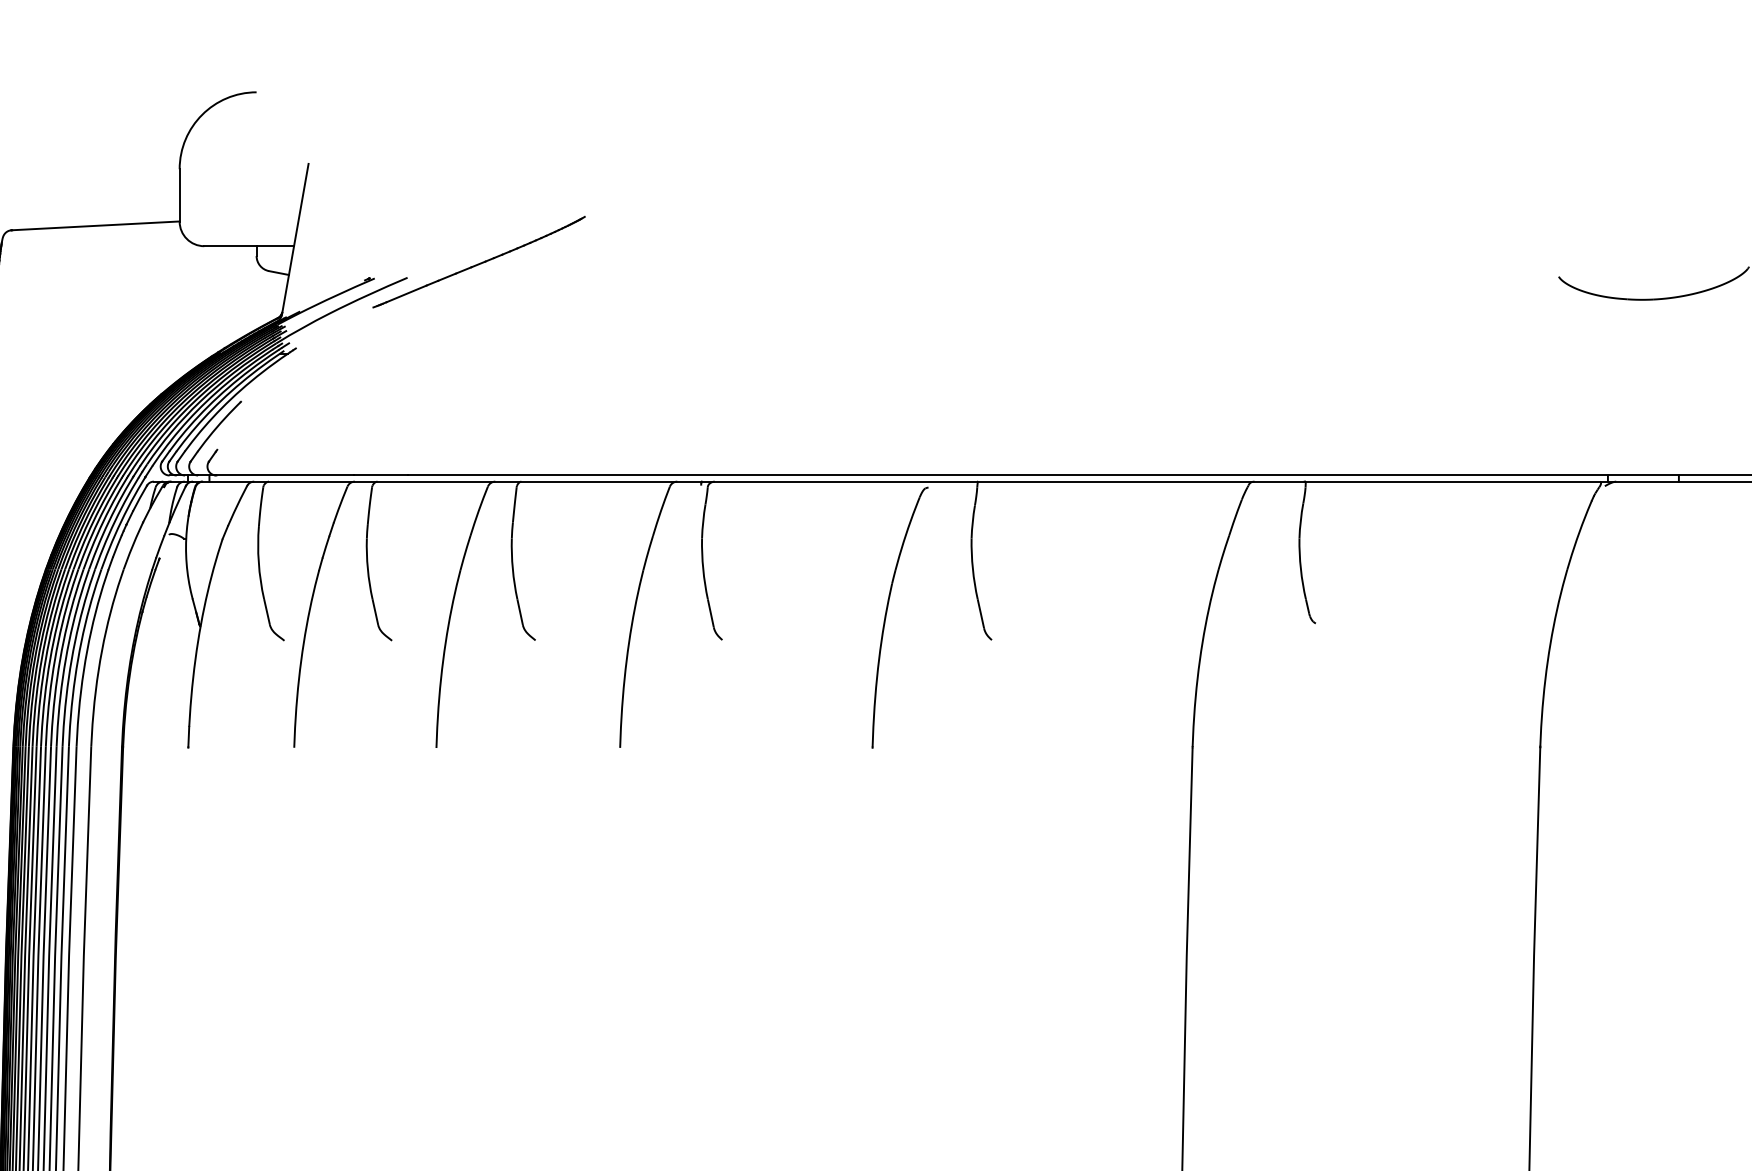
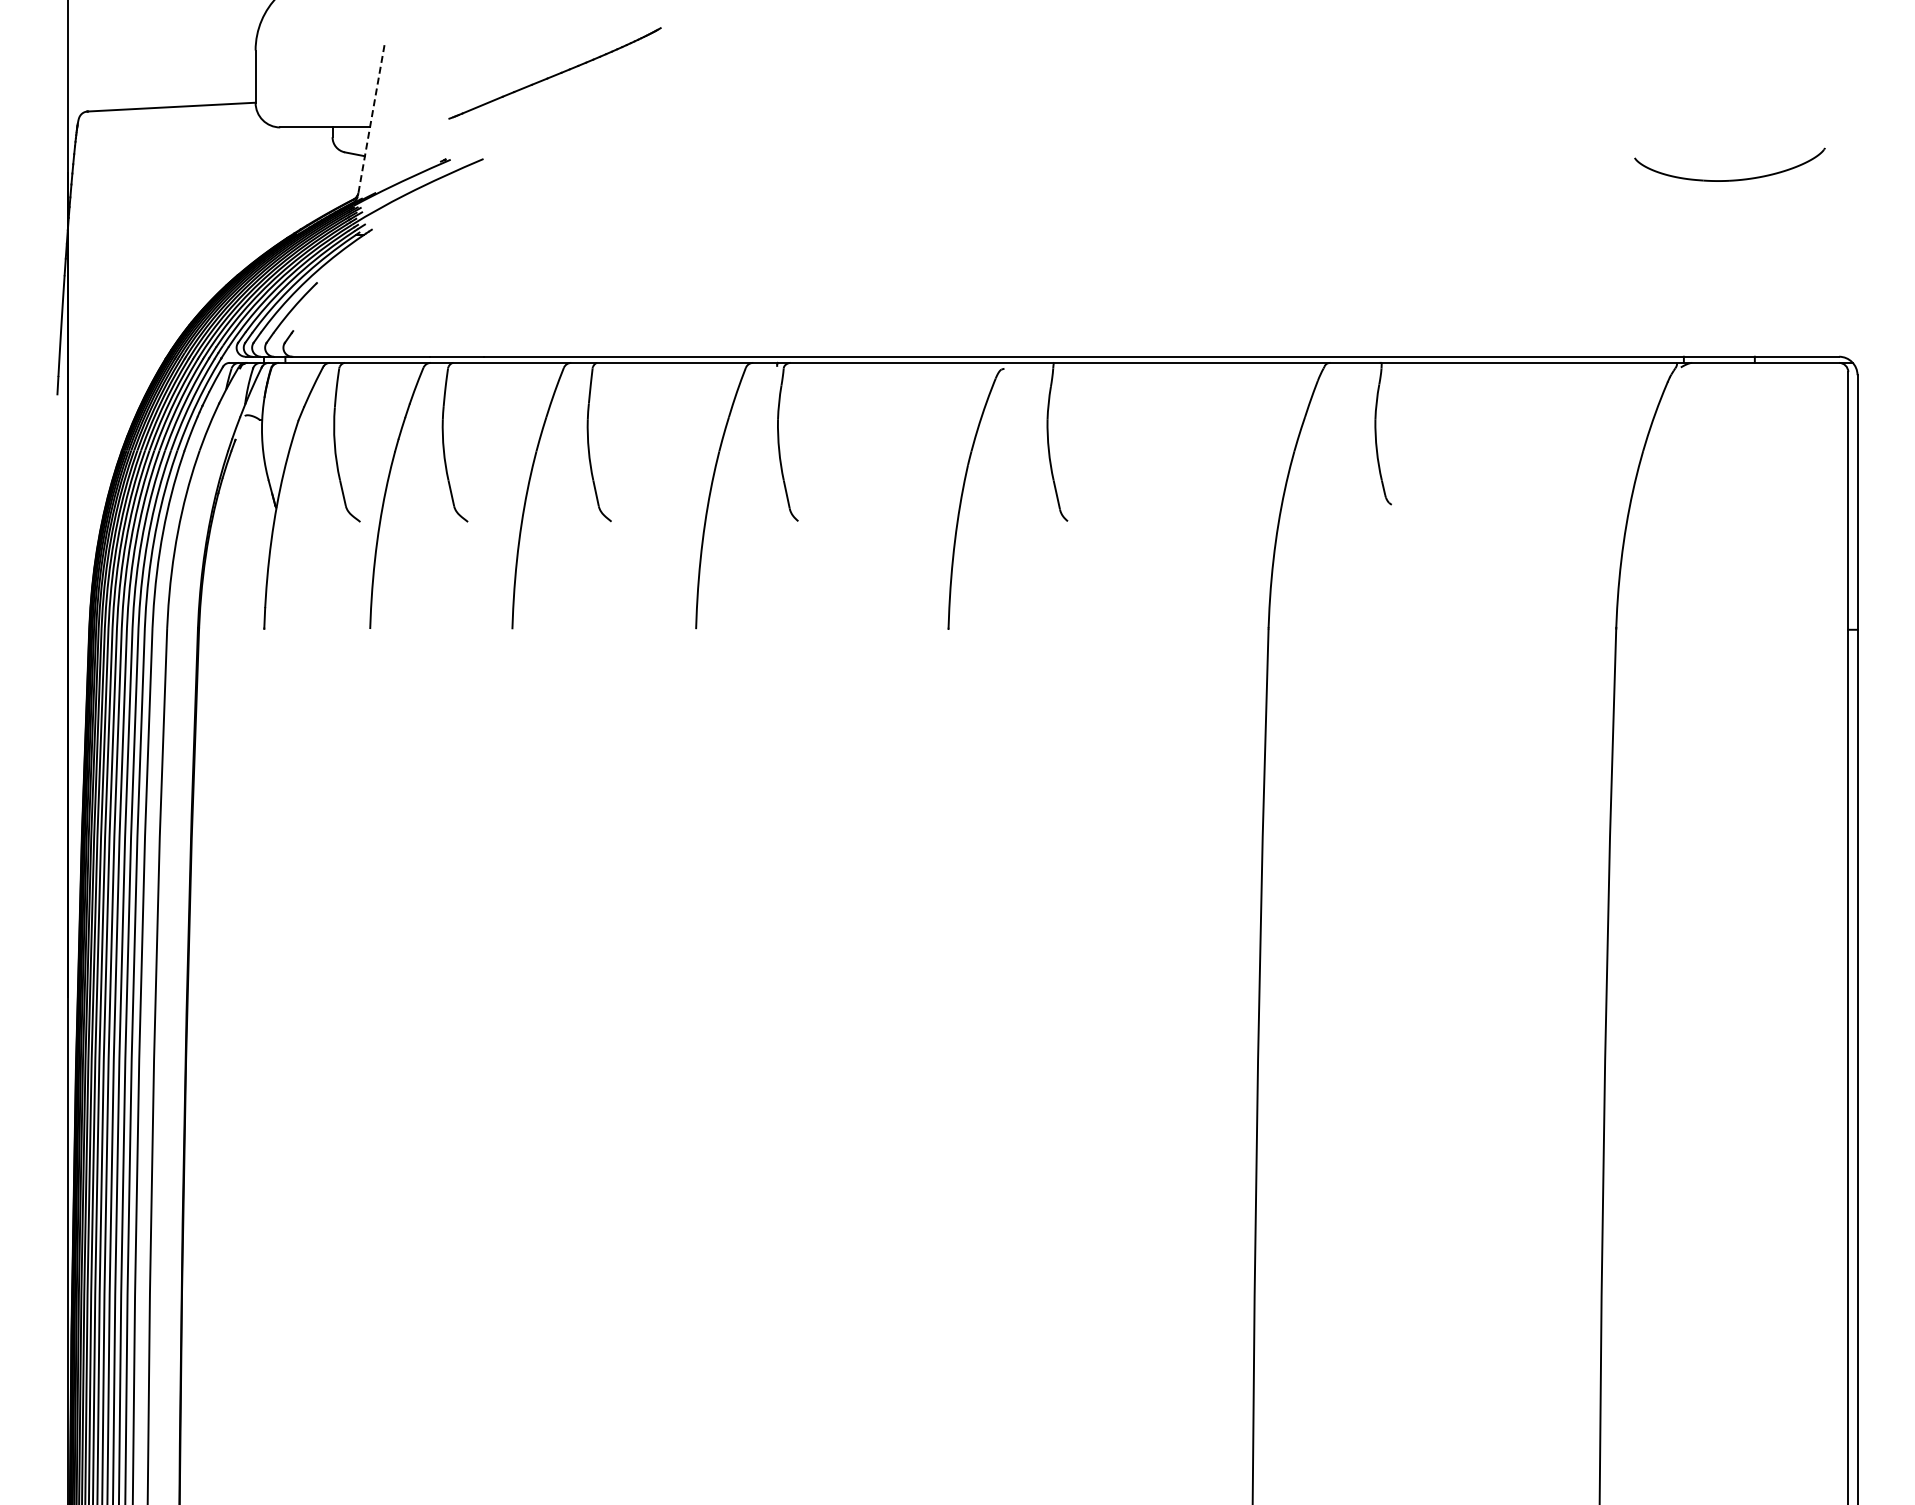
line: (295, 239) -> (371, 120), solid -> dashed
part: (478, 262) -> (554, 73), moved

